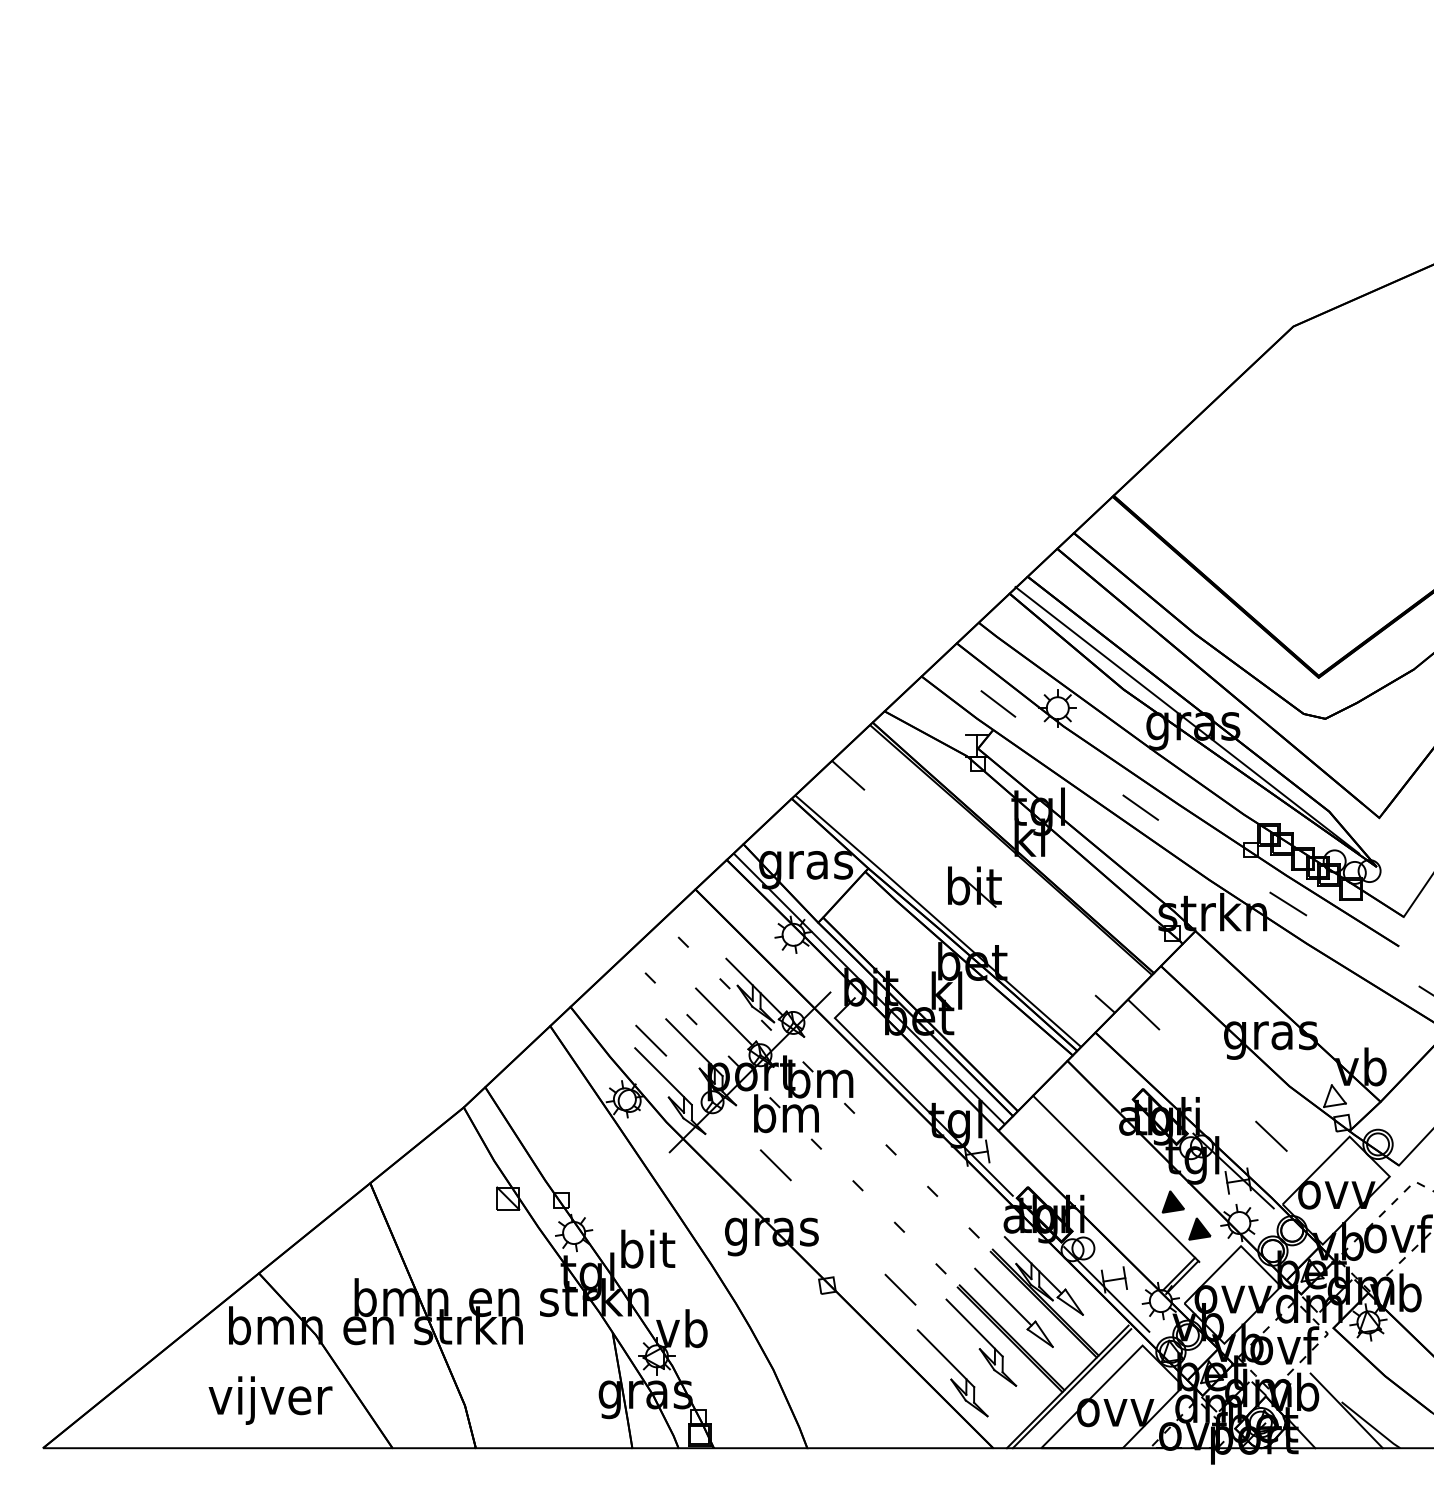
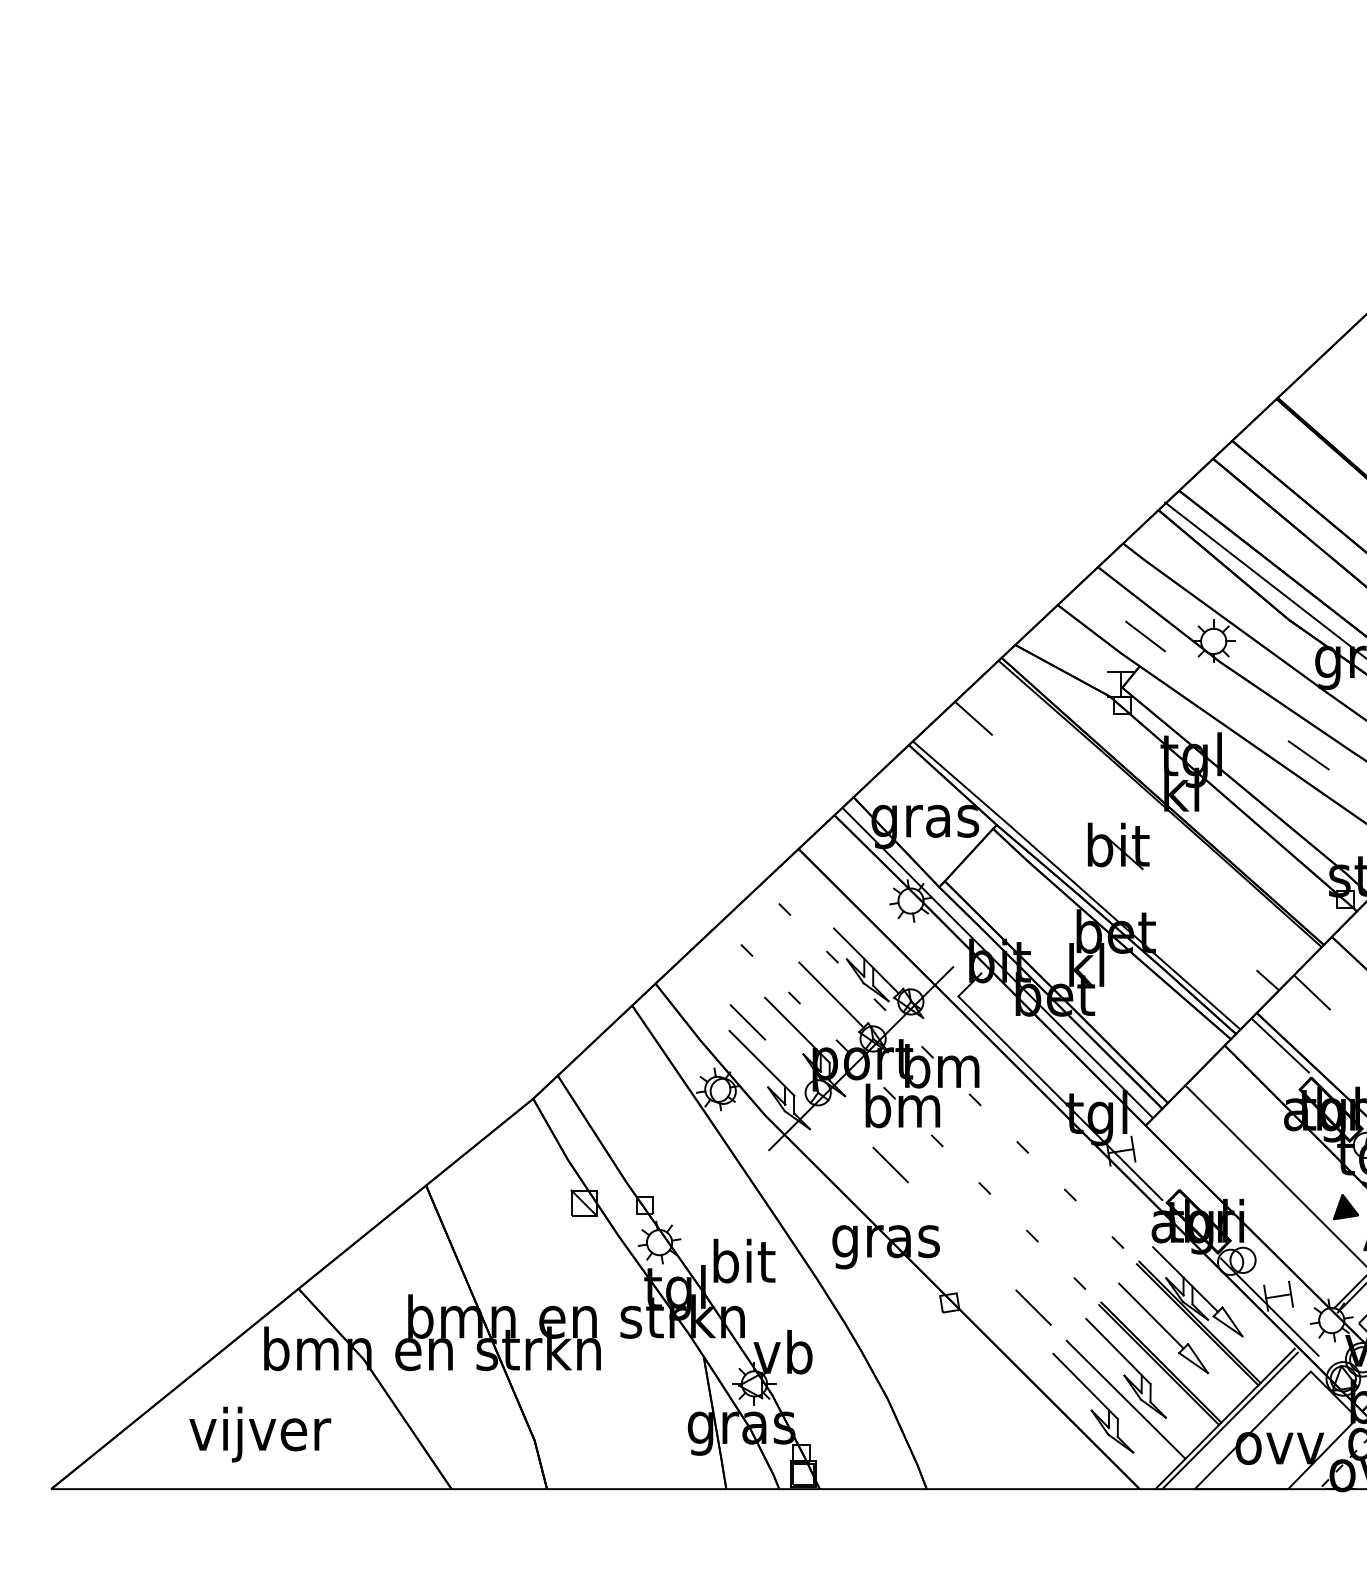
line: (1115, 1060) -> (1279, 1044), added
line: (981, 1369) -> (1126, 1398), added
text: (270, 1400) -> (260, 1434), moved

